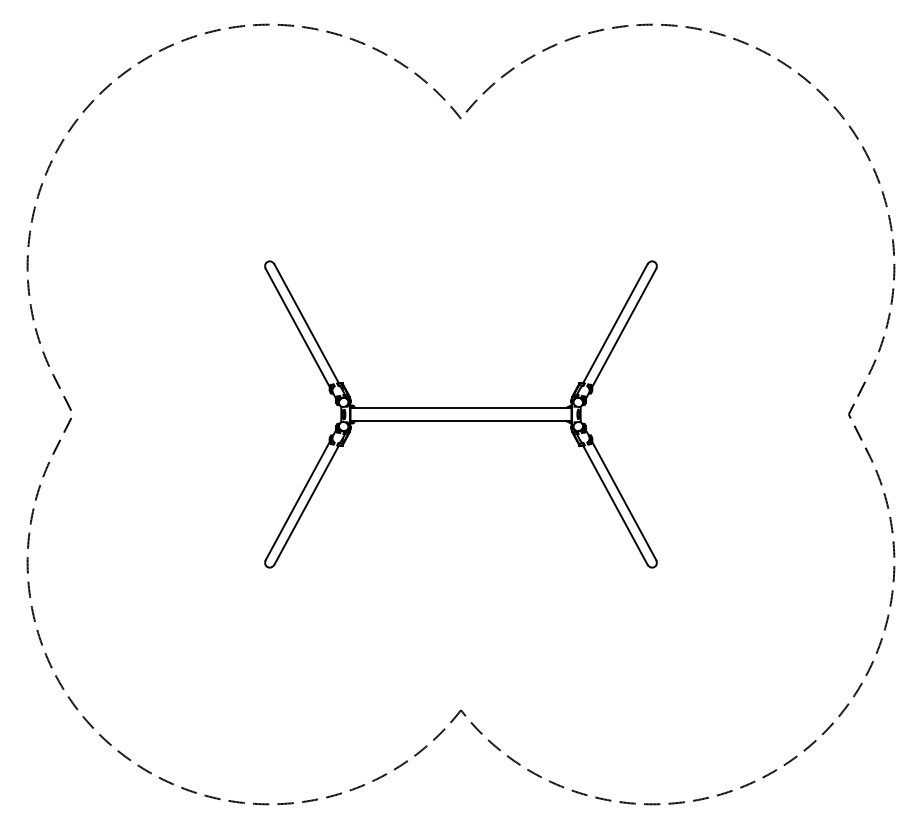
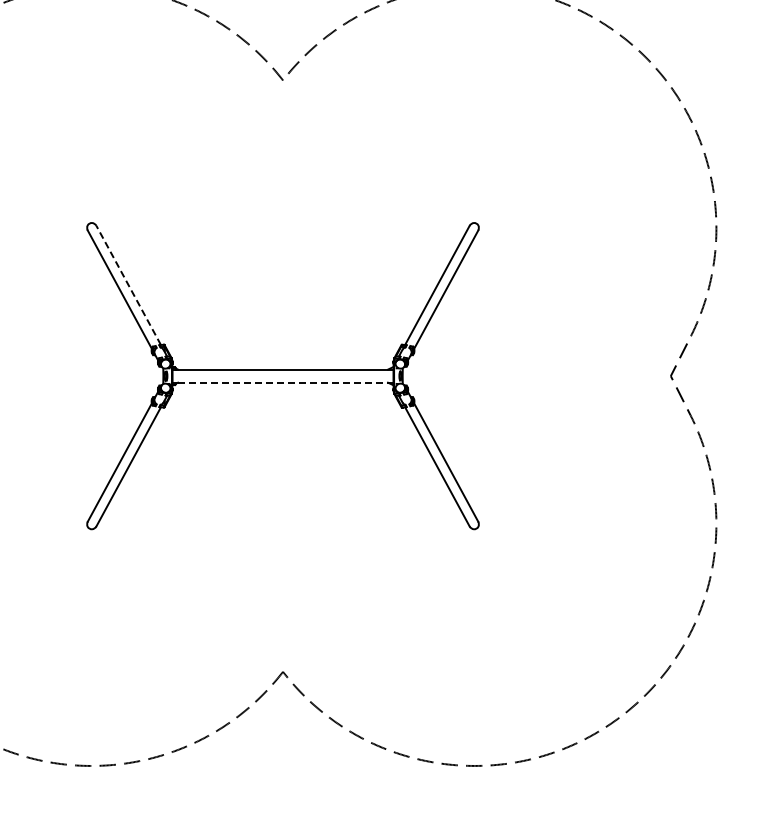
line: (306, 323) -> (128, 285), solid -> dashed
line: (462, 421) -> (284, 383), solid -> dashed

